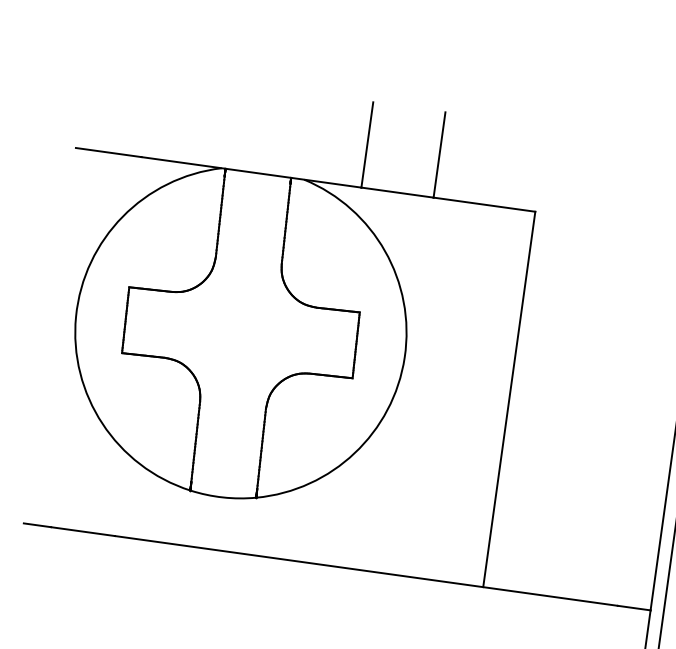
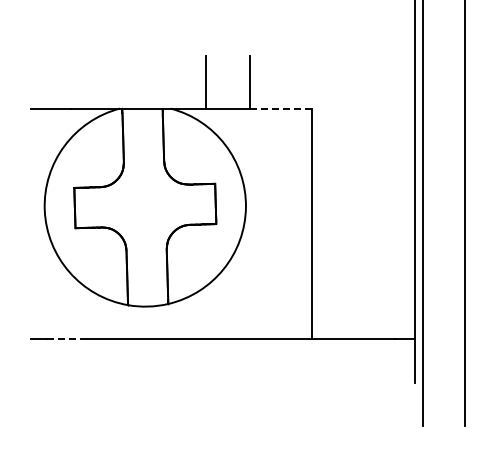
line: (483, 204) -> (280, 108), solid -> dashed
line: (82, 530) -> (66, 338), solid -> dashed

